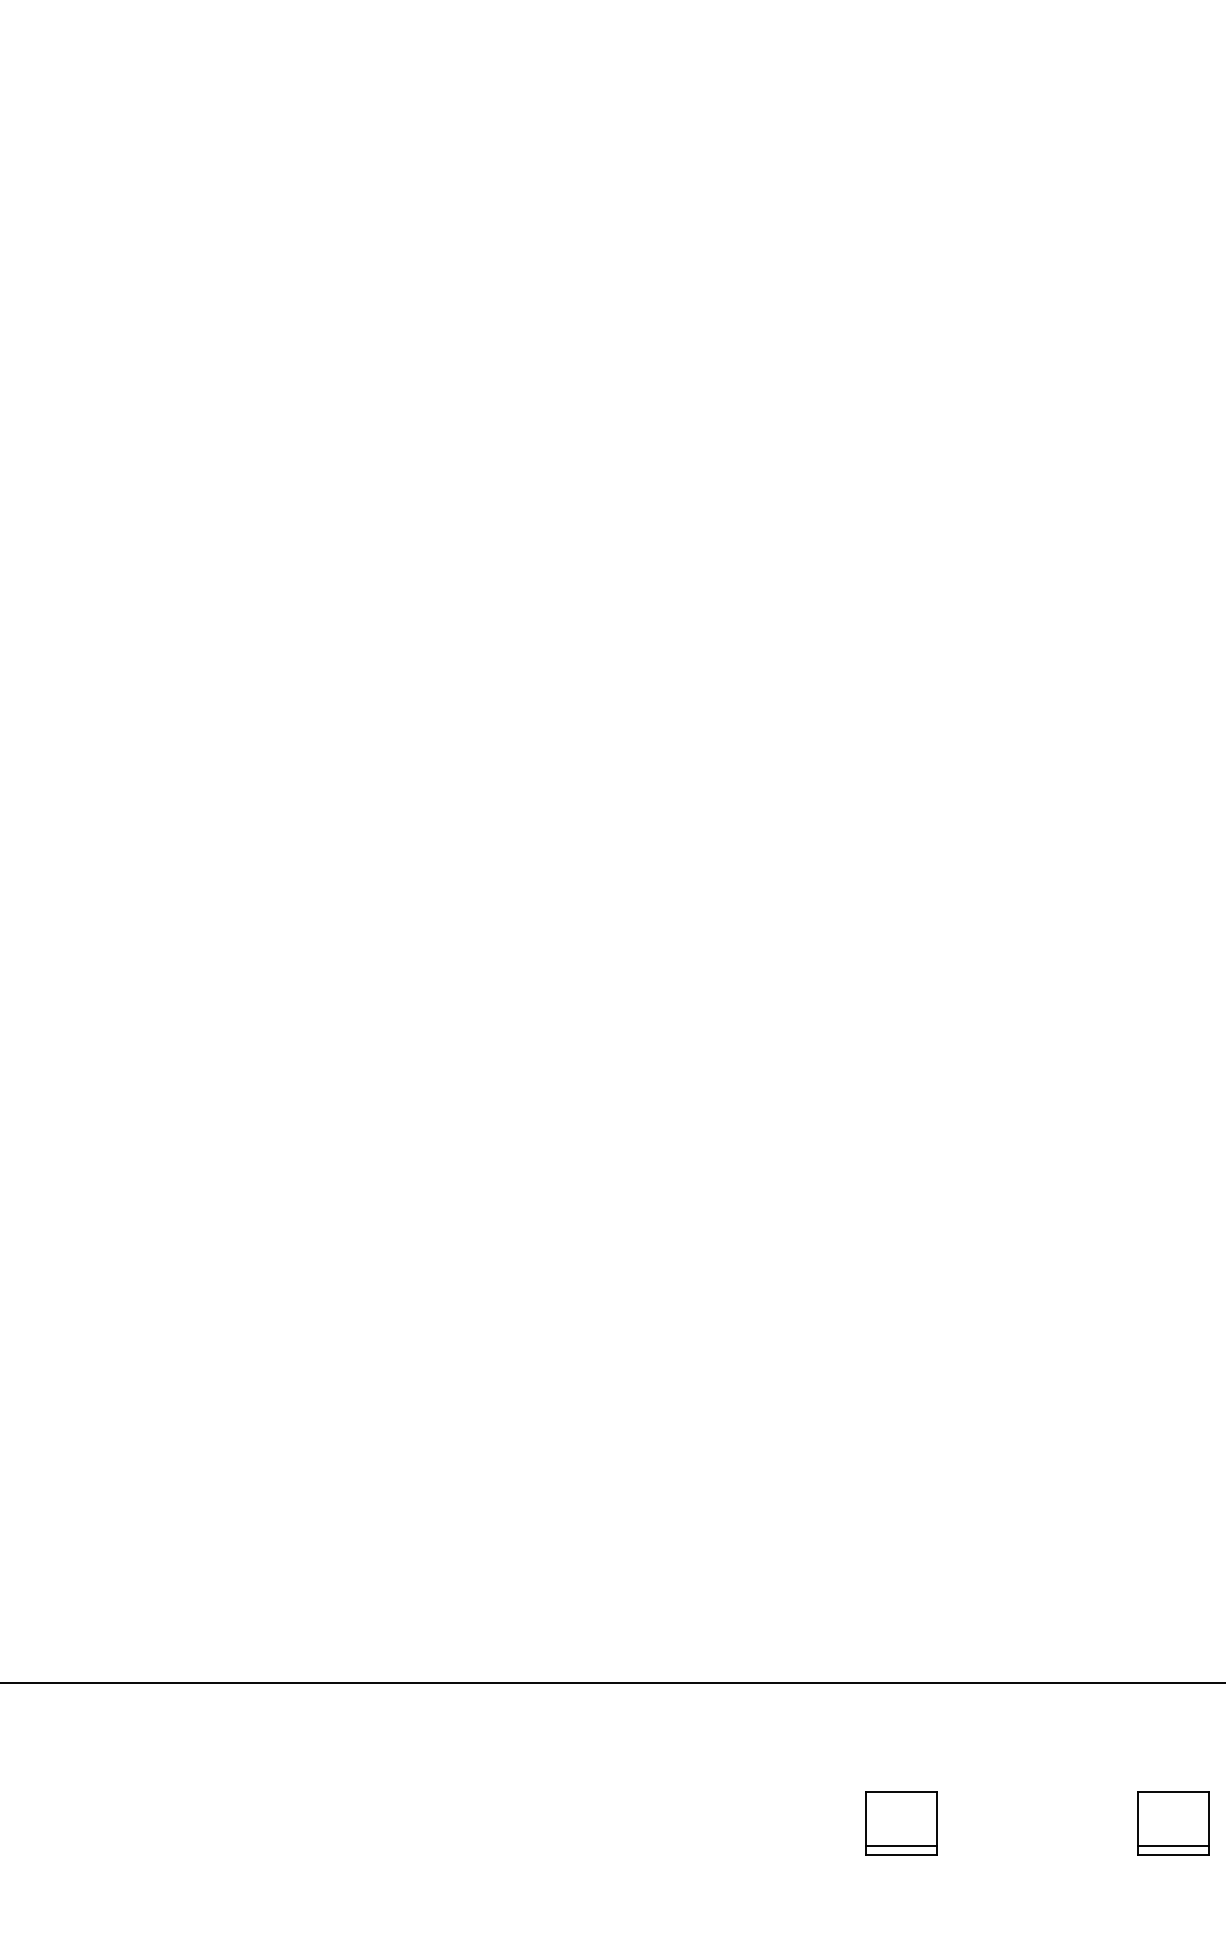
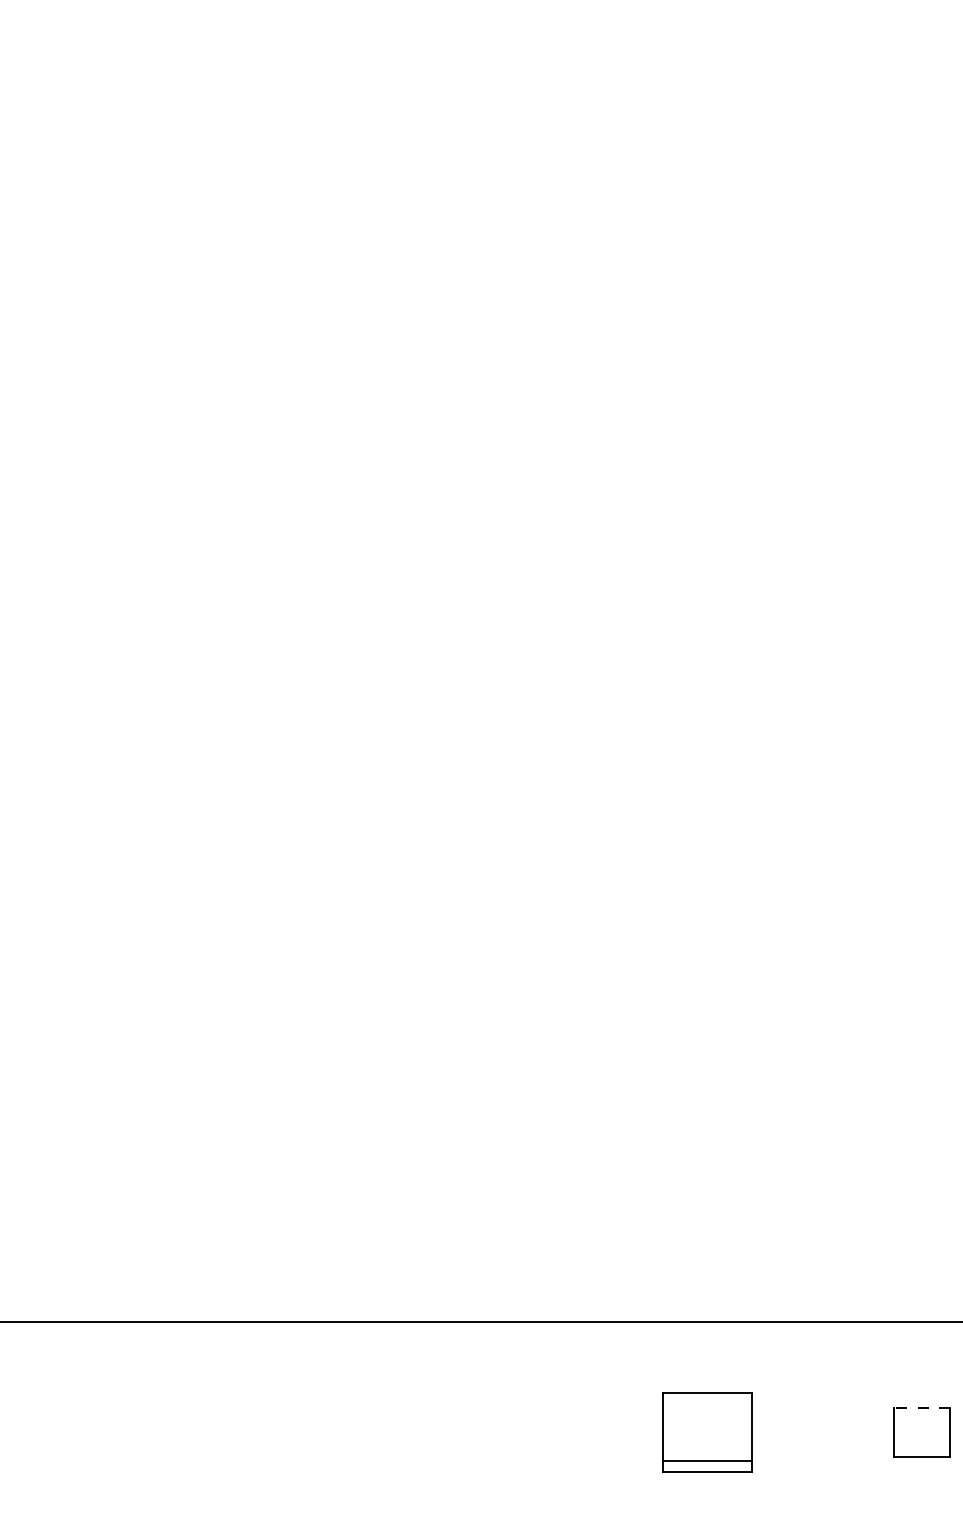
line: (1173, 1791) -> (921, 1407), solid -> dashed
part: (901, 1823) -> (708, 1432), size x1.6
line: (1173, 1846) -> (921, 1450), removed

